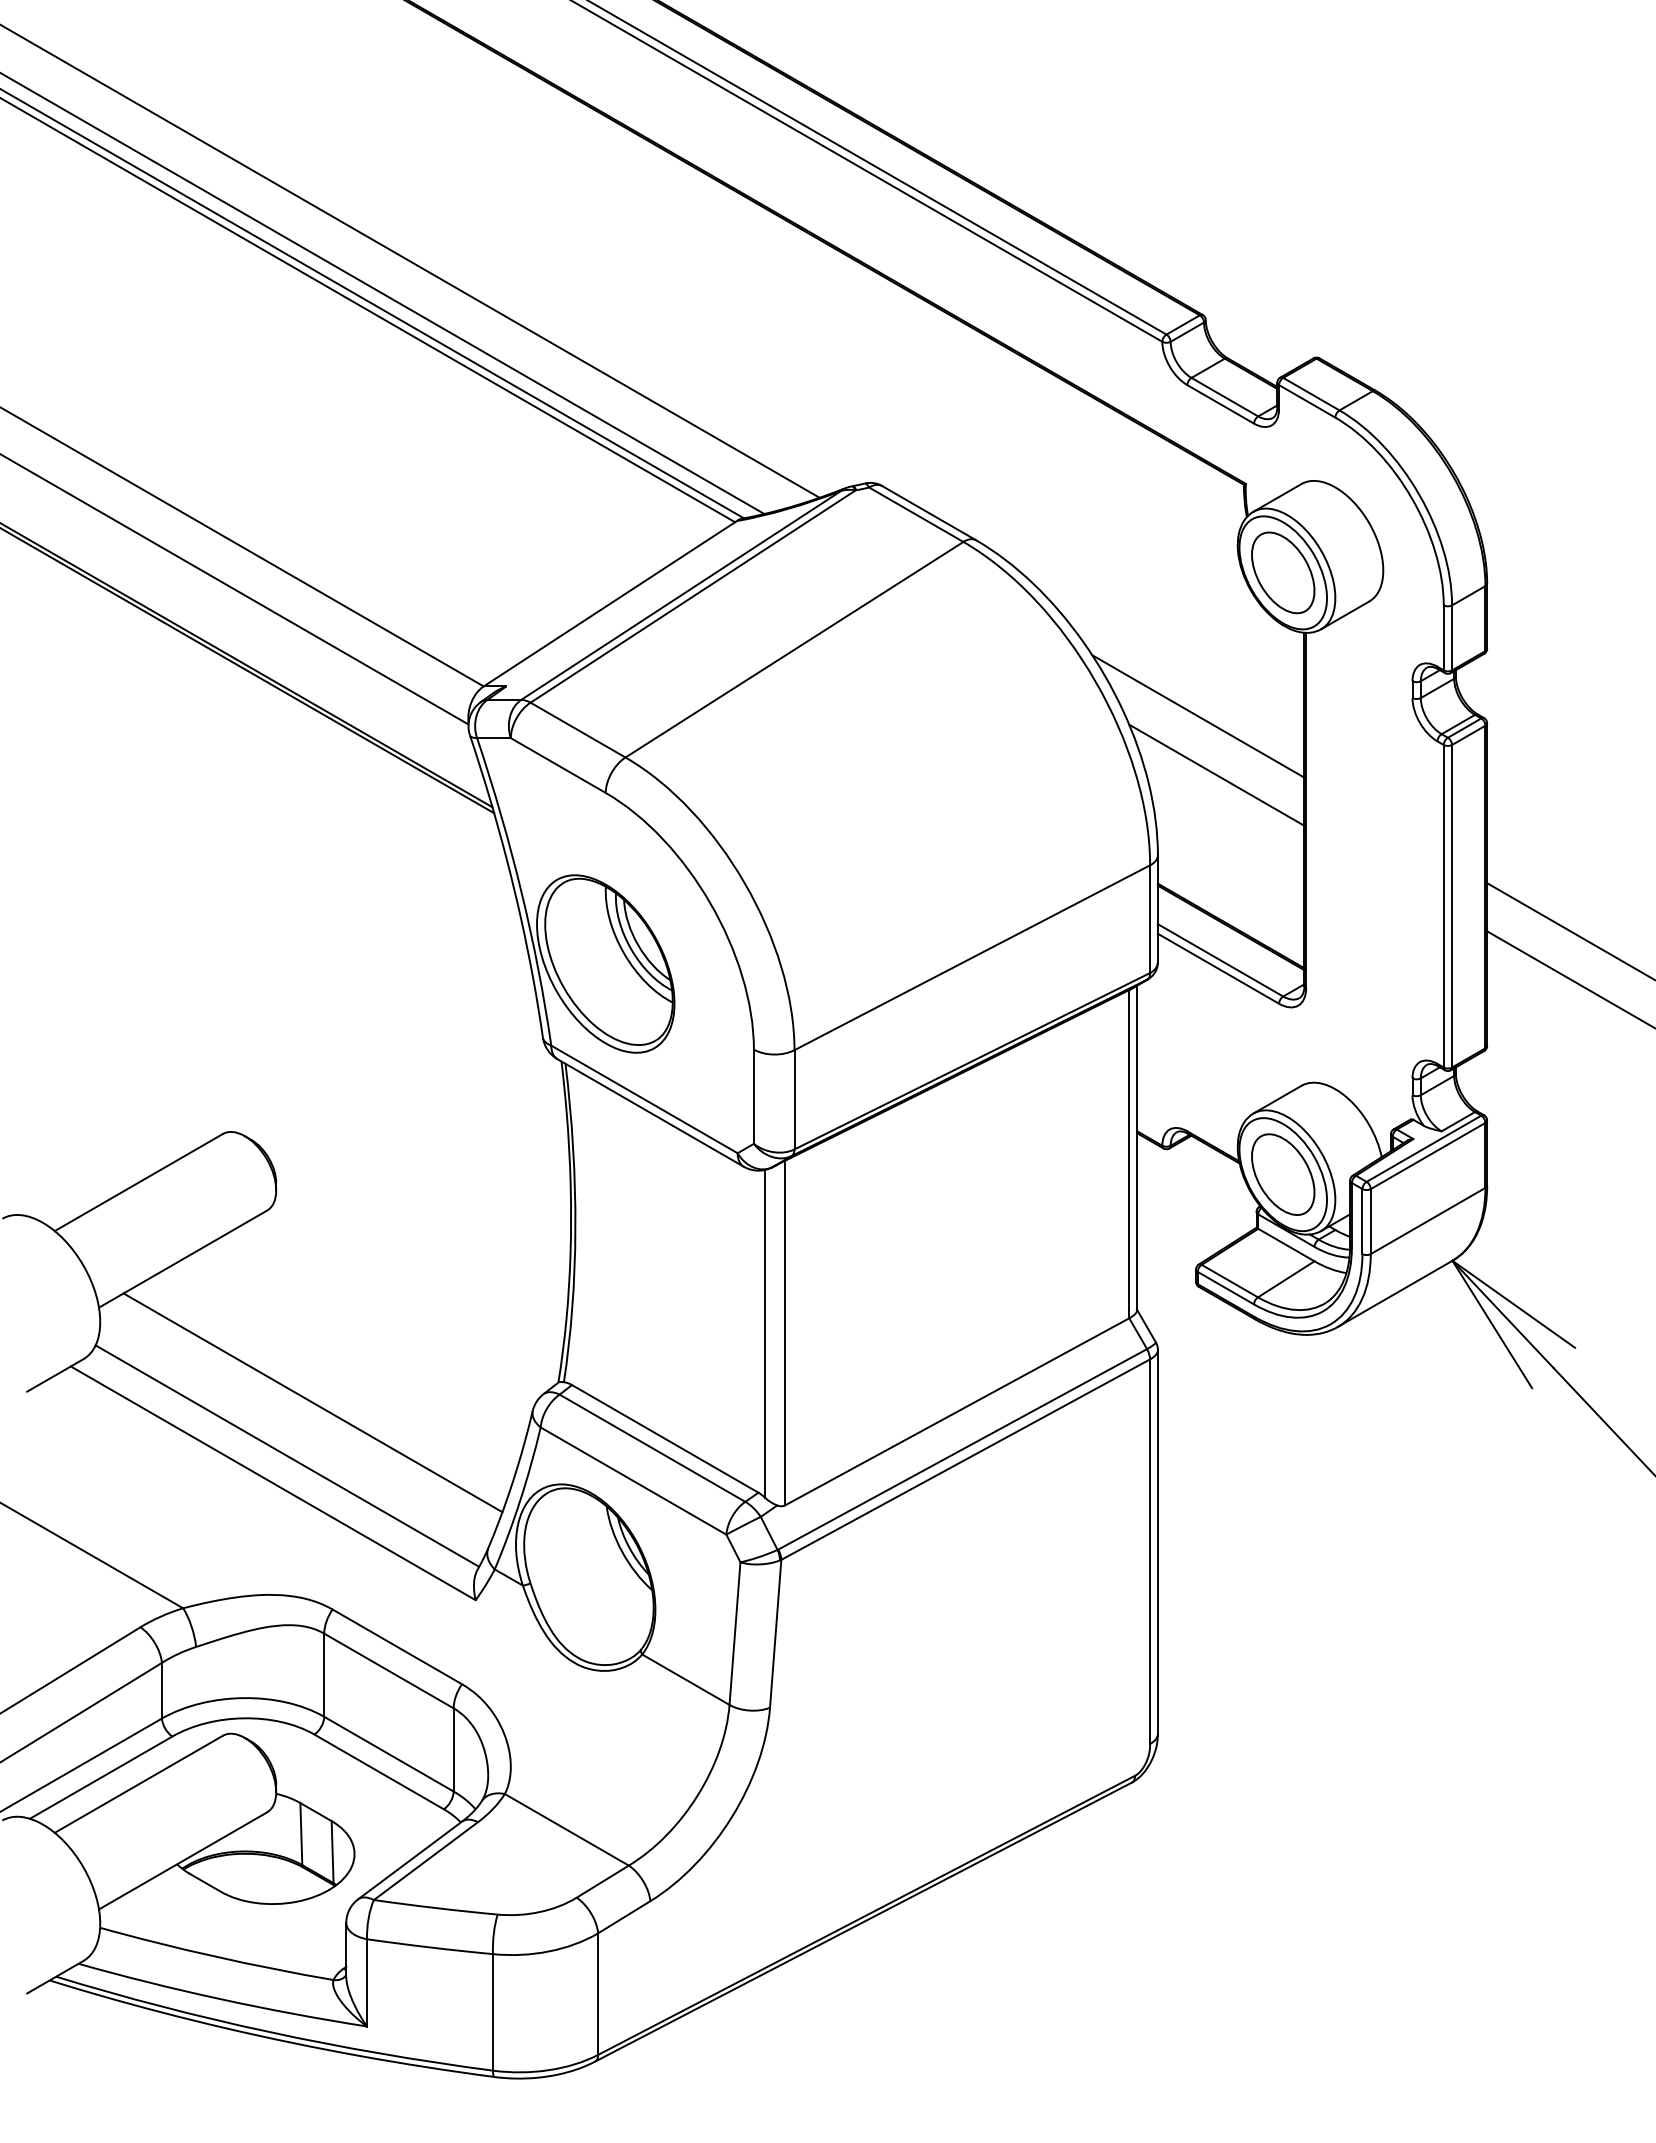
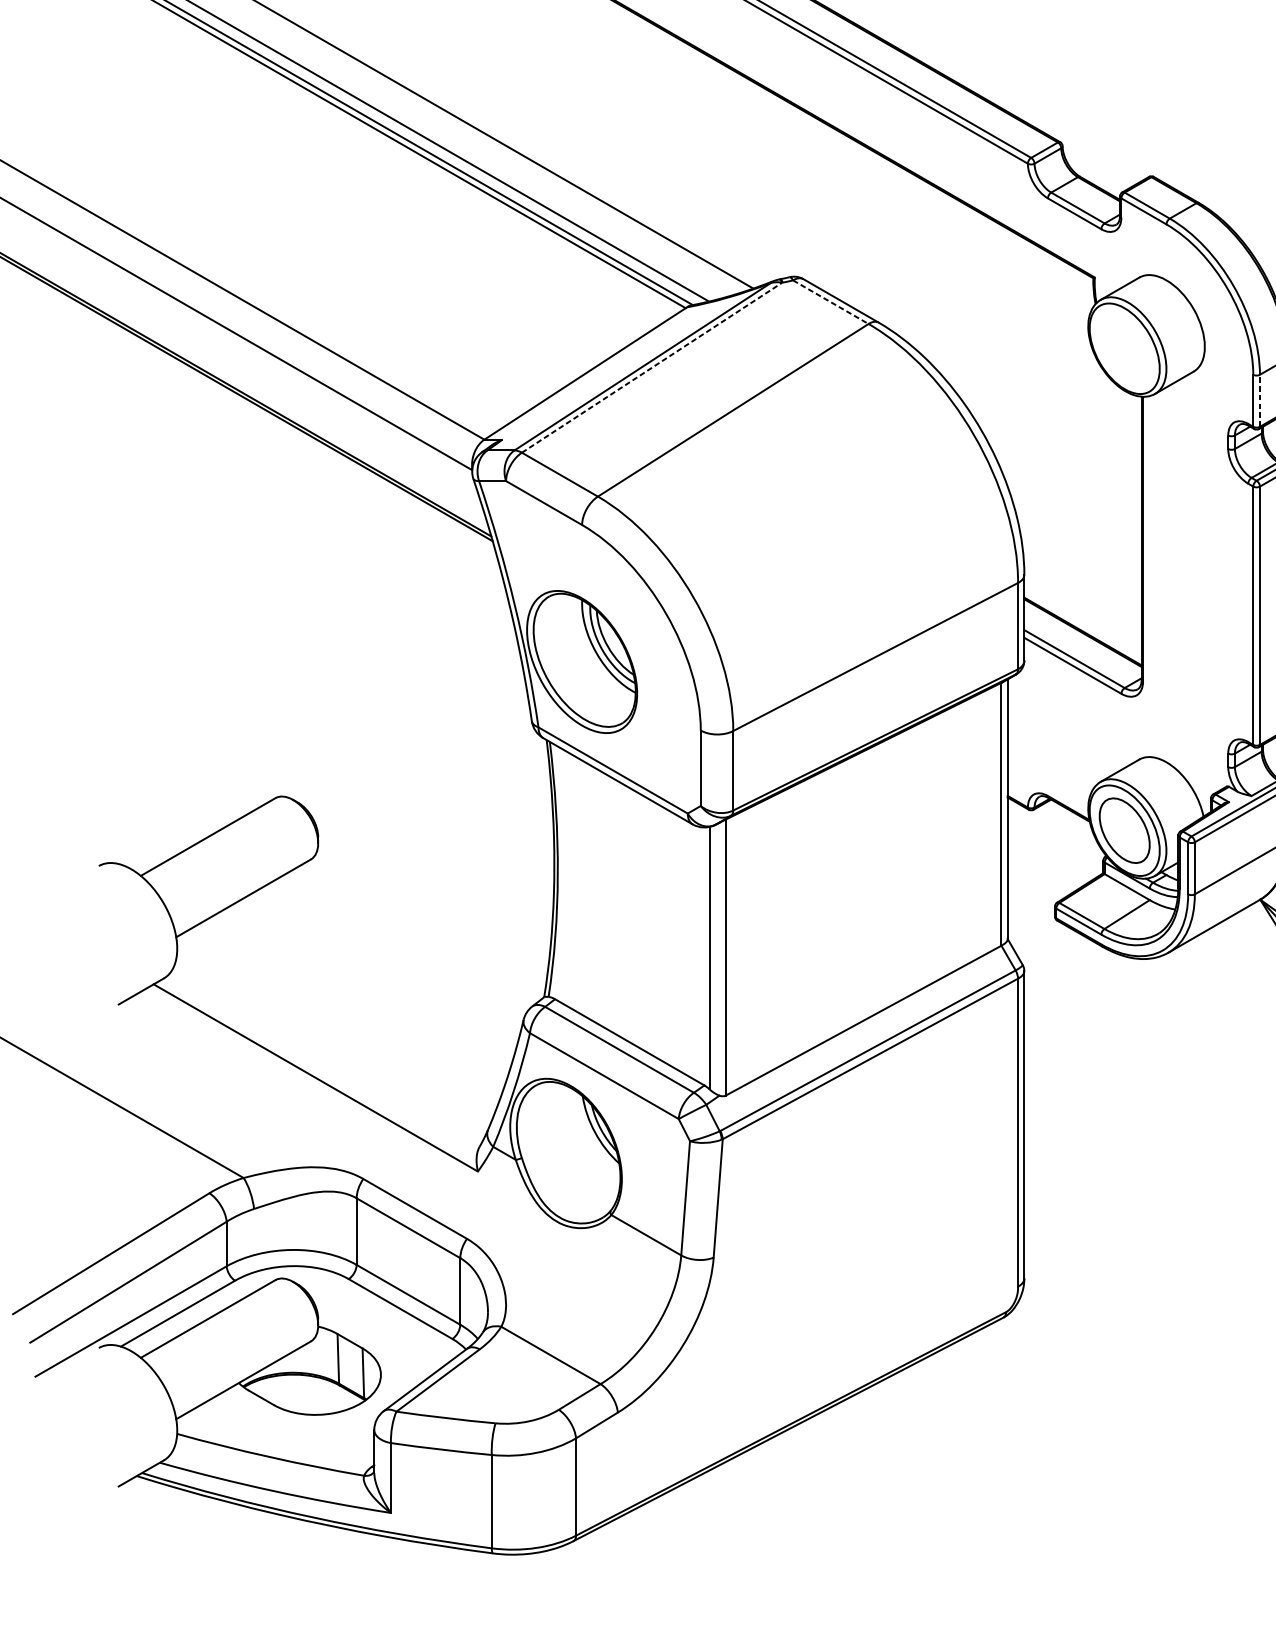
line: (916, 514) -> (831, 302), solid -> dashed
part: (1283, 572) -> (1124, 348), removed
line: (693, 596) -> (652, 367), solid -> dashed
line: (1452, 637) -> (1260, 400), solid -> dashed
line: (1198, 716) -> (1056, 463), removed
line: (1216, 774) -> (1071, 510), removed
line: (312, 1402) -> (347, 1013), removed
line: (287, 1455) -> (327, 1055), removed

